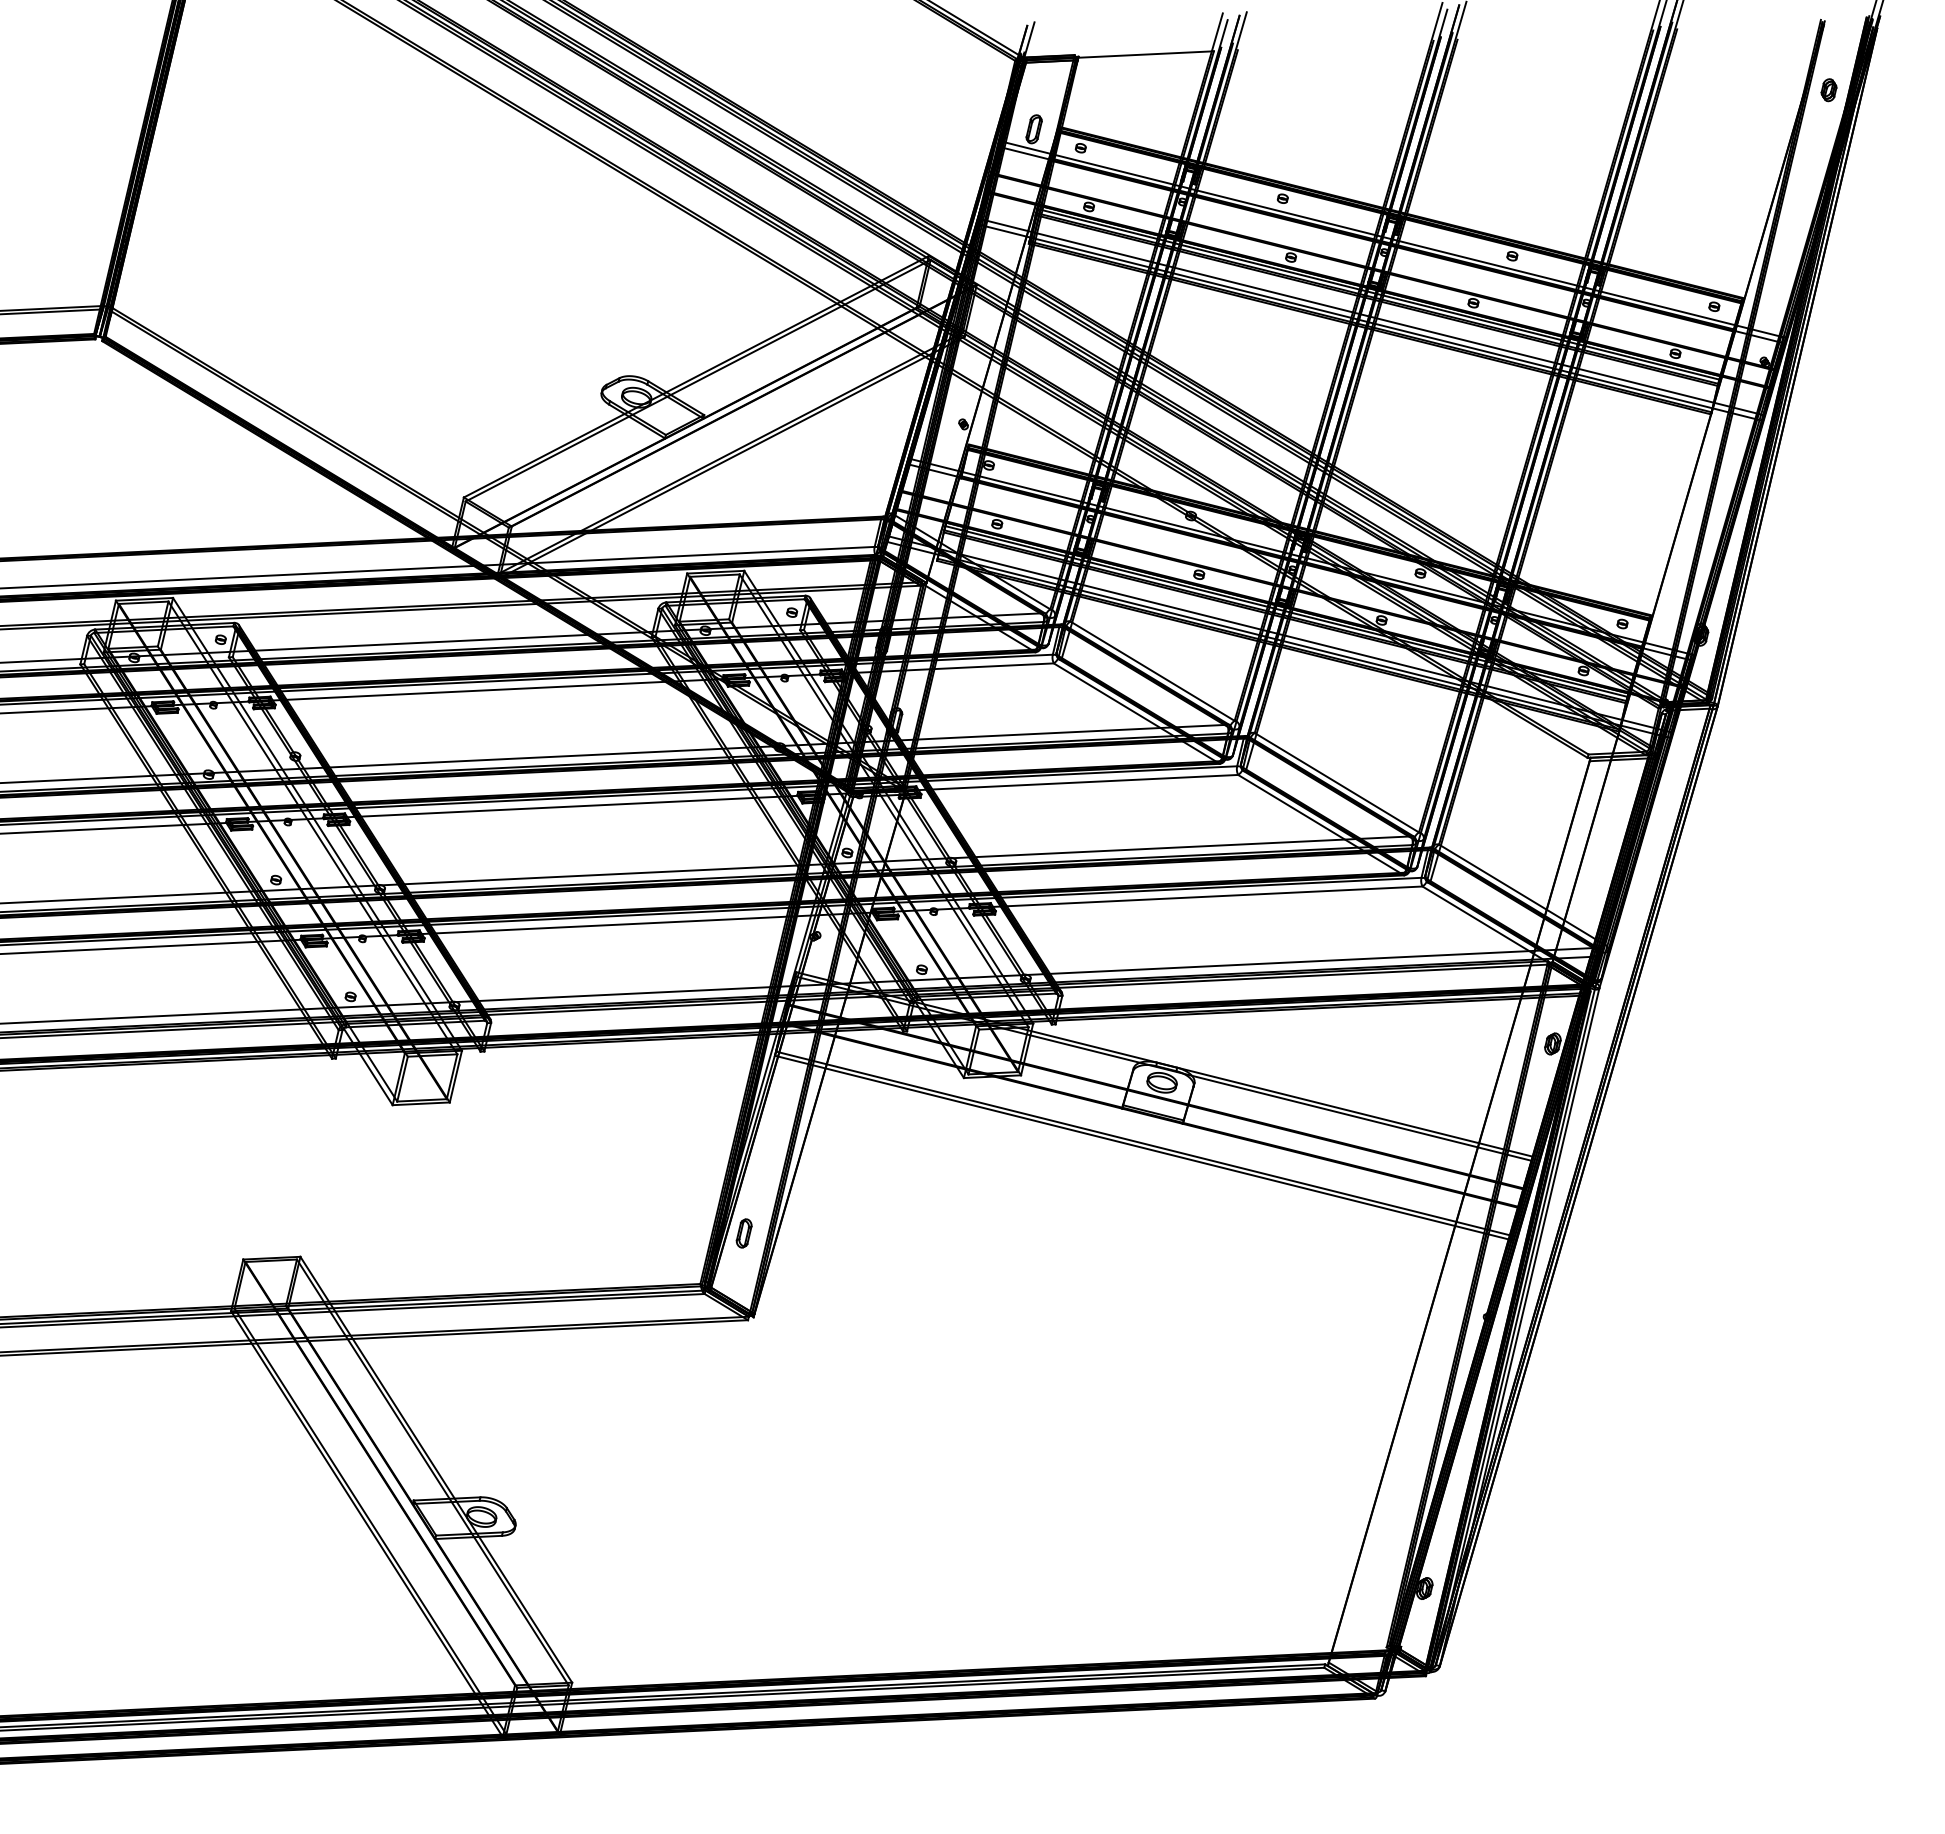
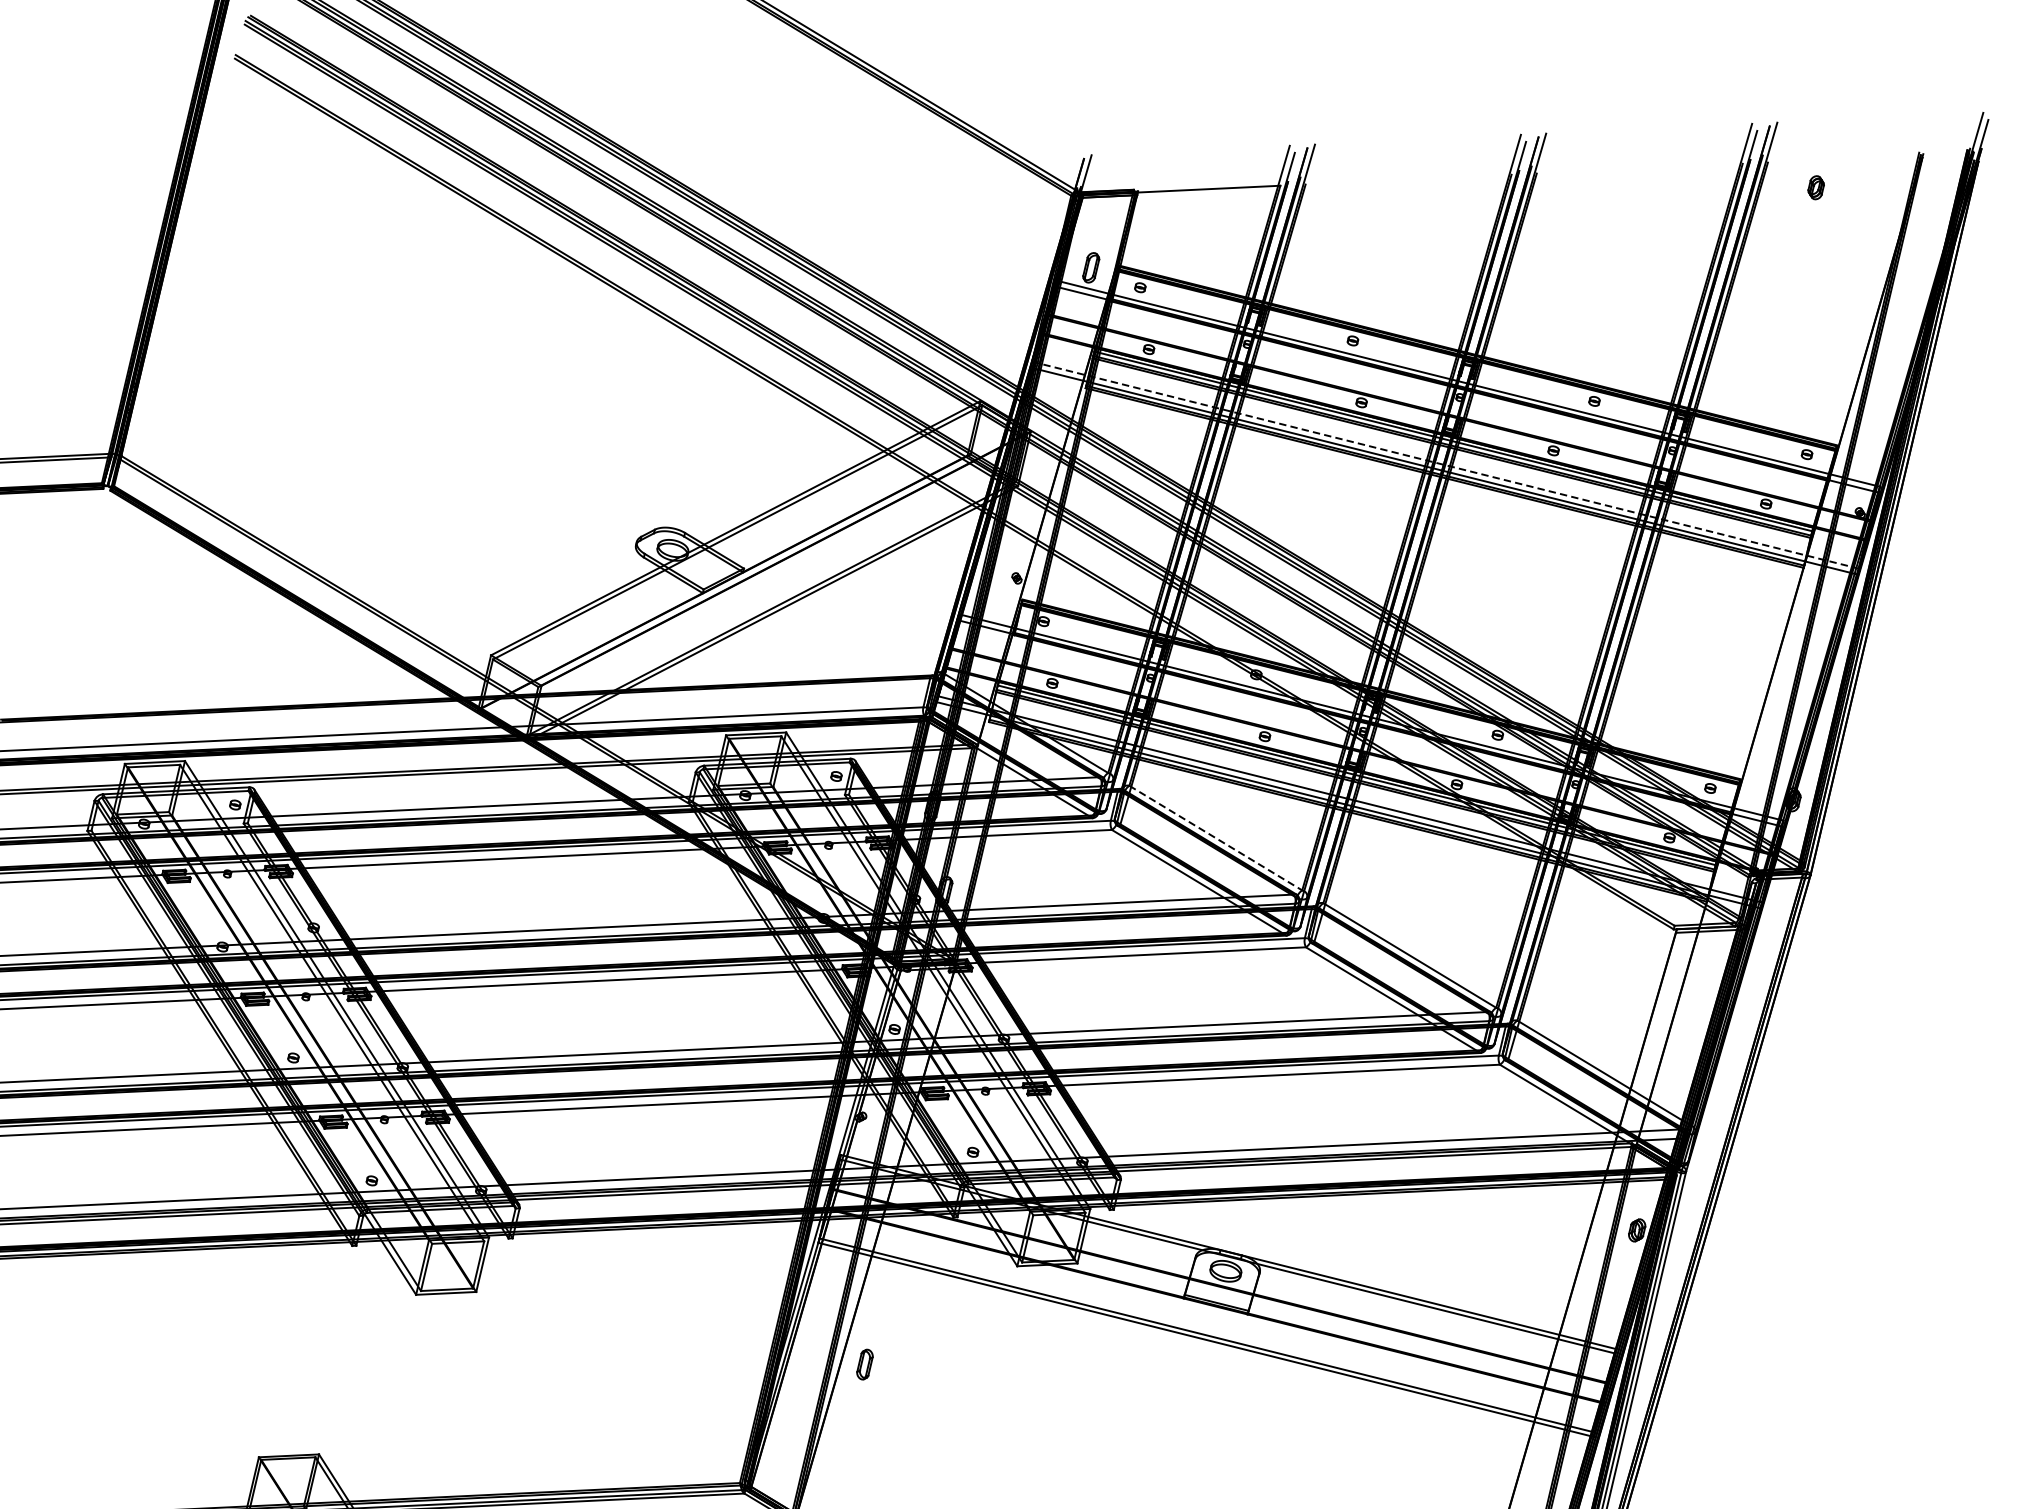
part: (1828, 90) -> (1815, 188), moved
line: (1372, 317) -> (1447, 465), solid -> dashed
line: (1152, 671) -> (1215, 838), solid -> dashed
part: (743, 1233) -> (864, 1364), moved

